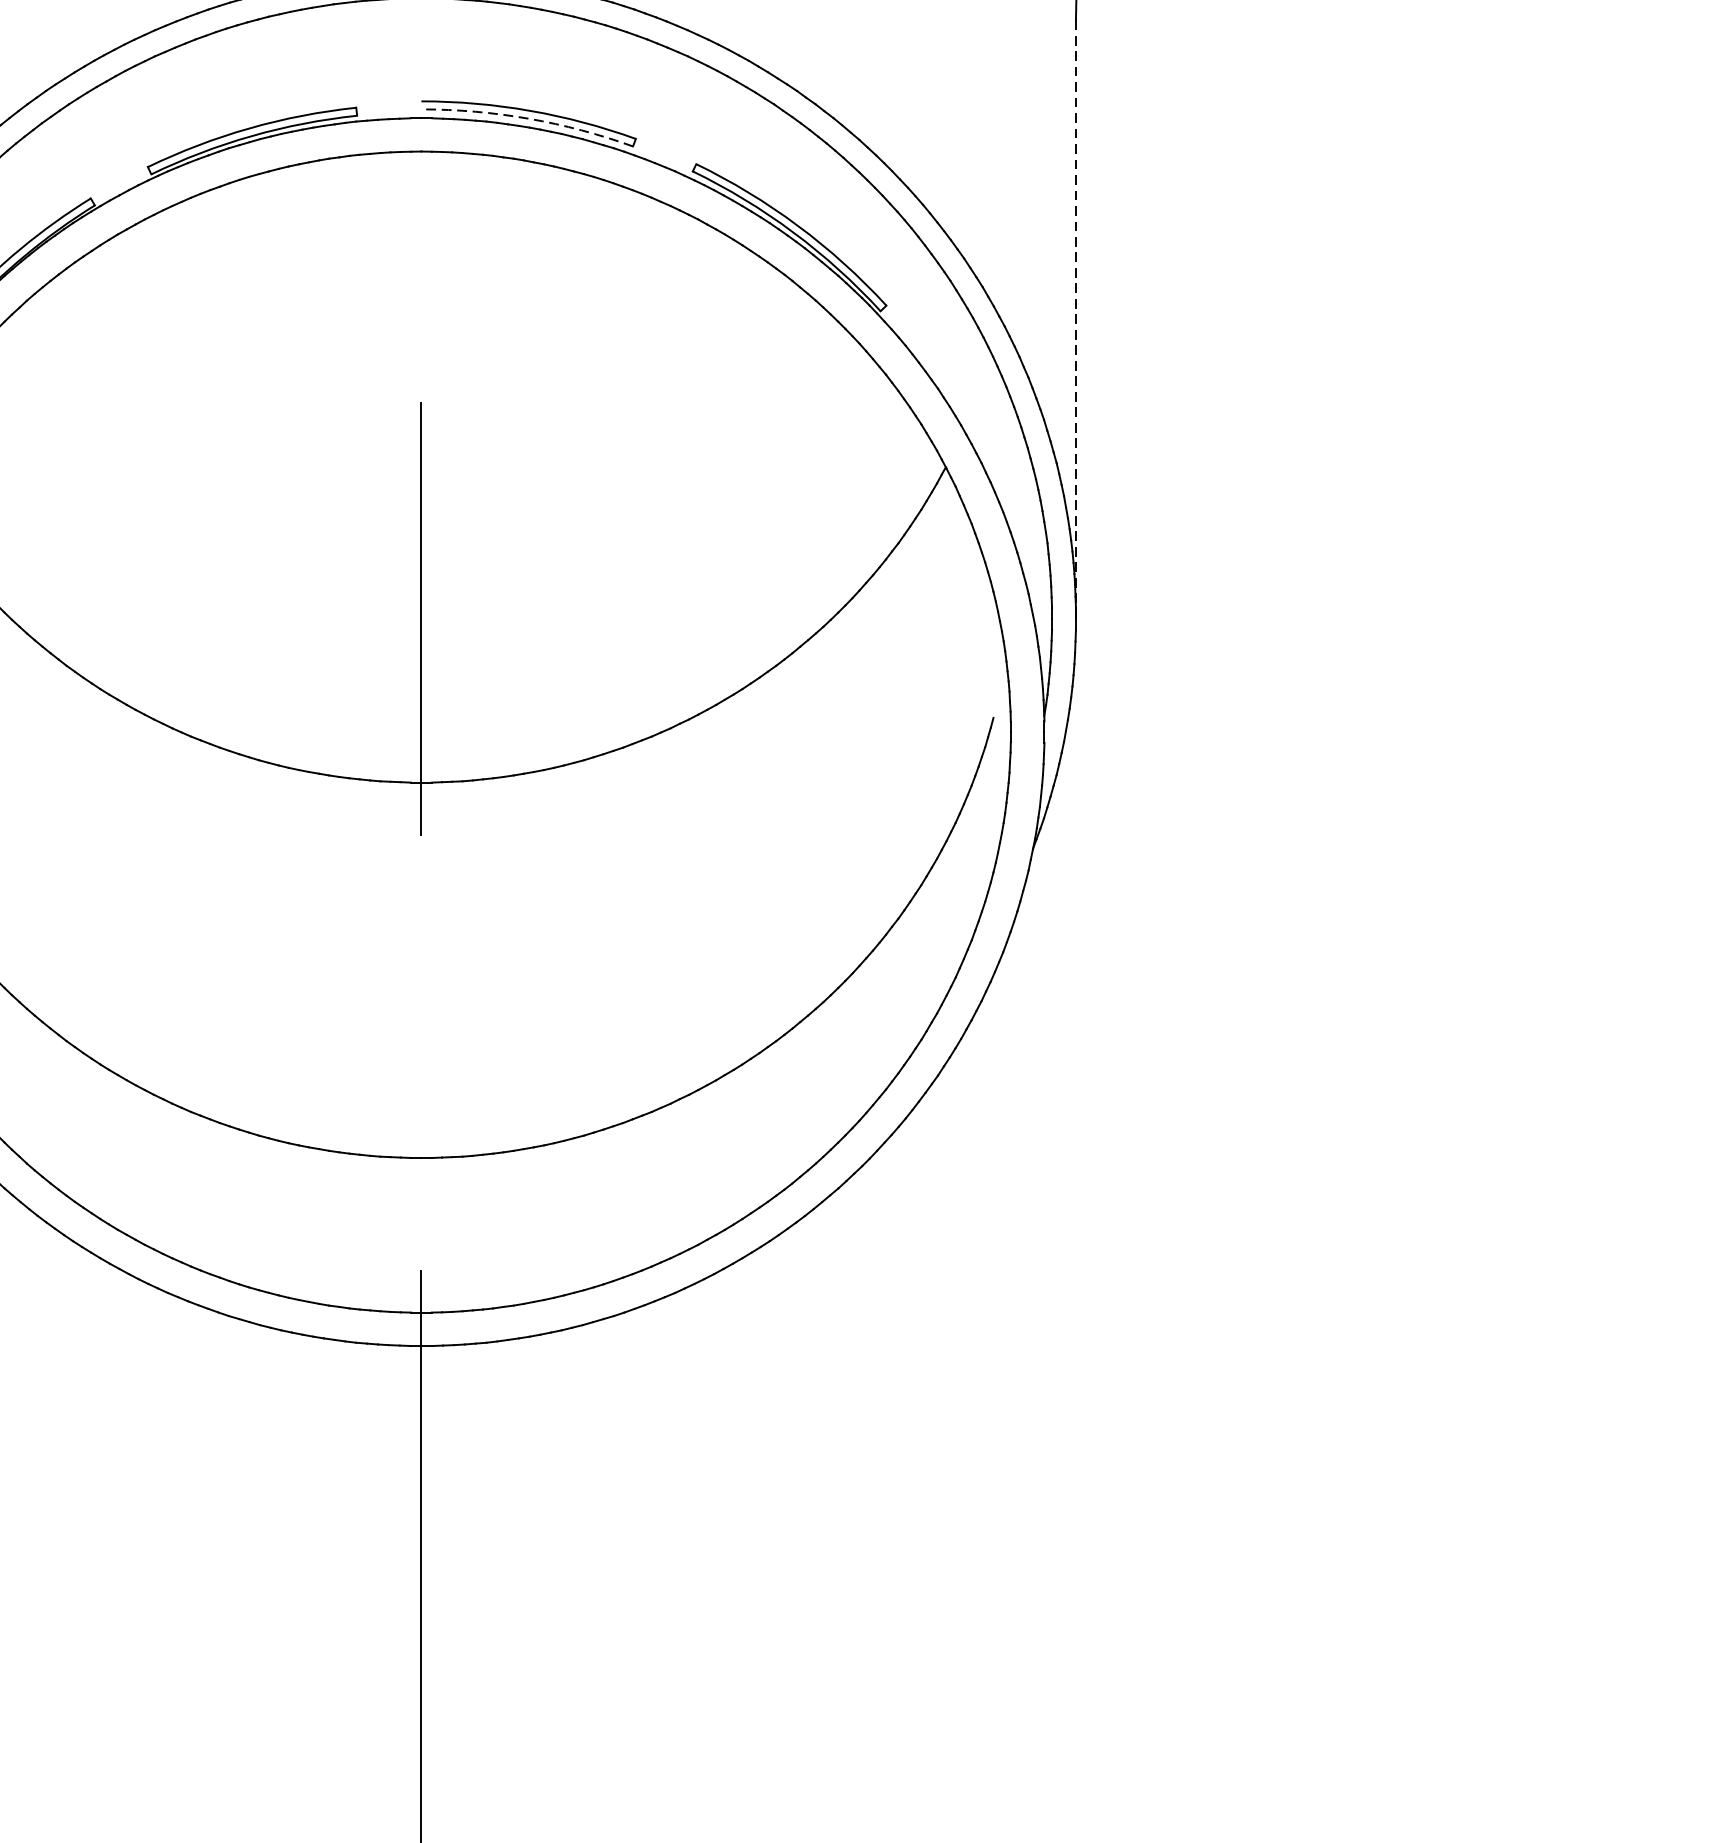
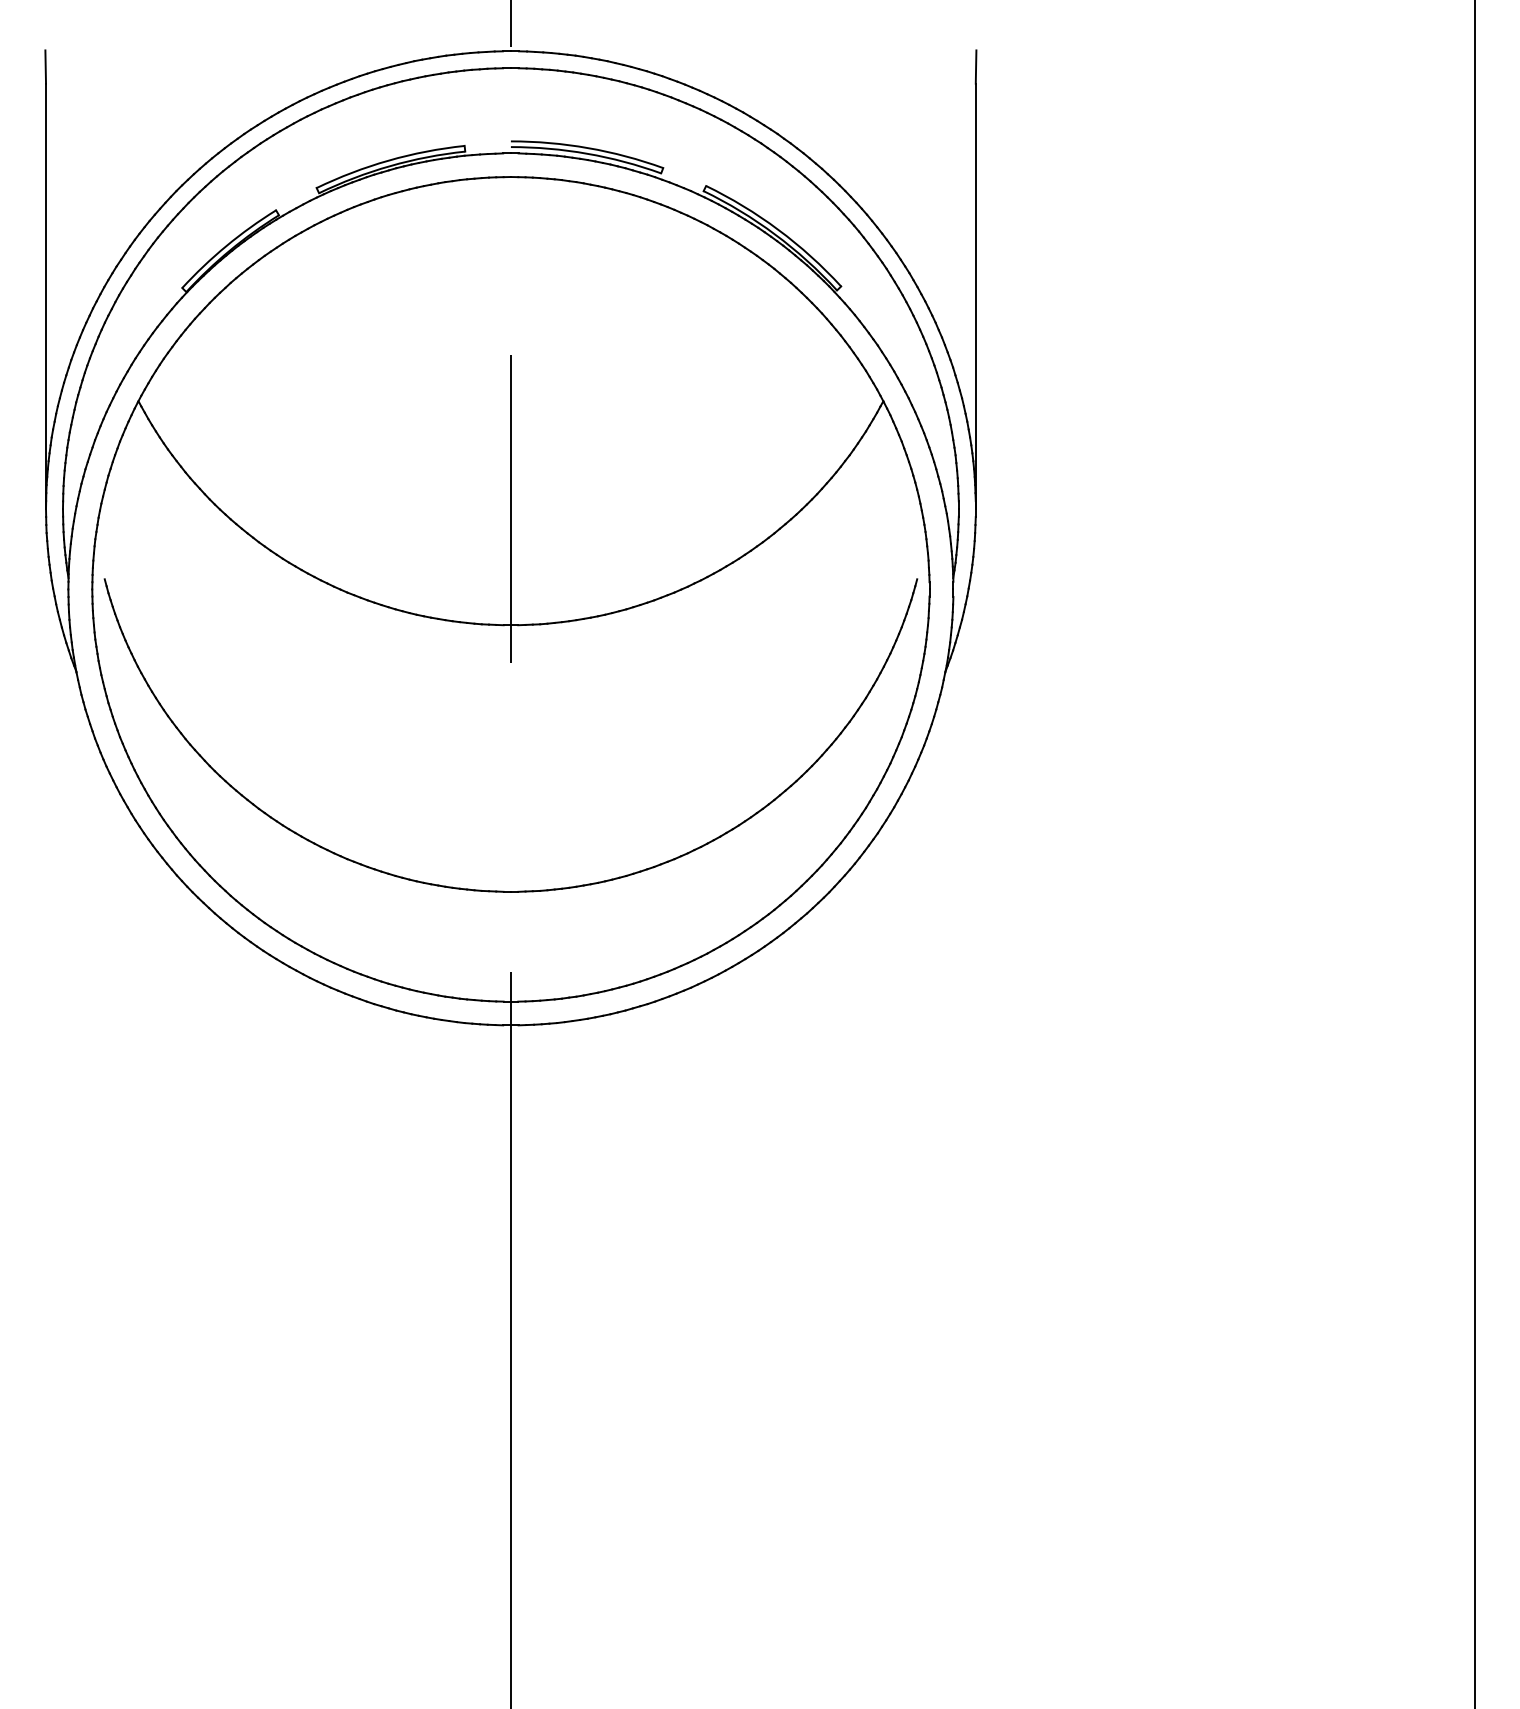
arc: (529, 118) -> (587, 153), dashed -> solid
line: (1075, 319) -> (975, 296), dashed -> solid

